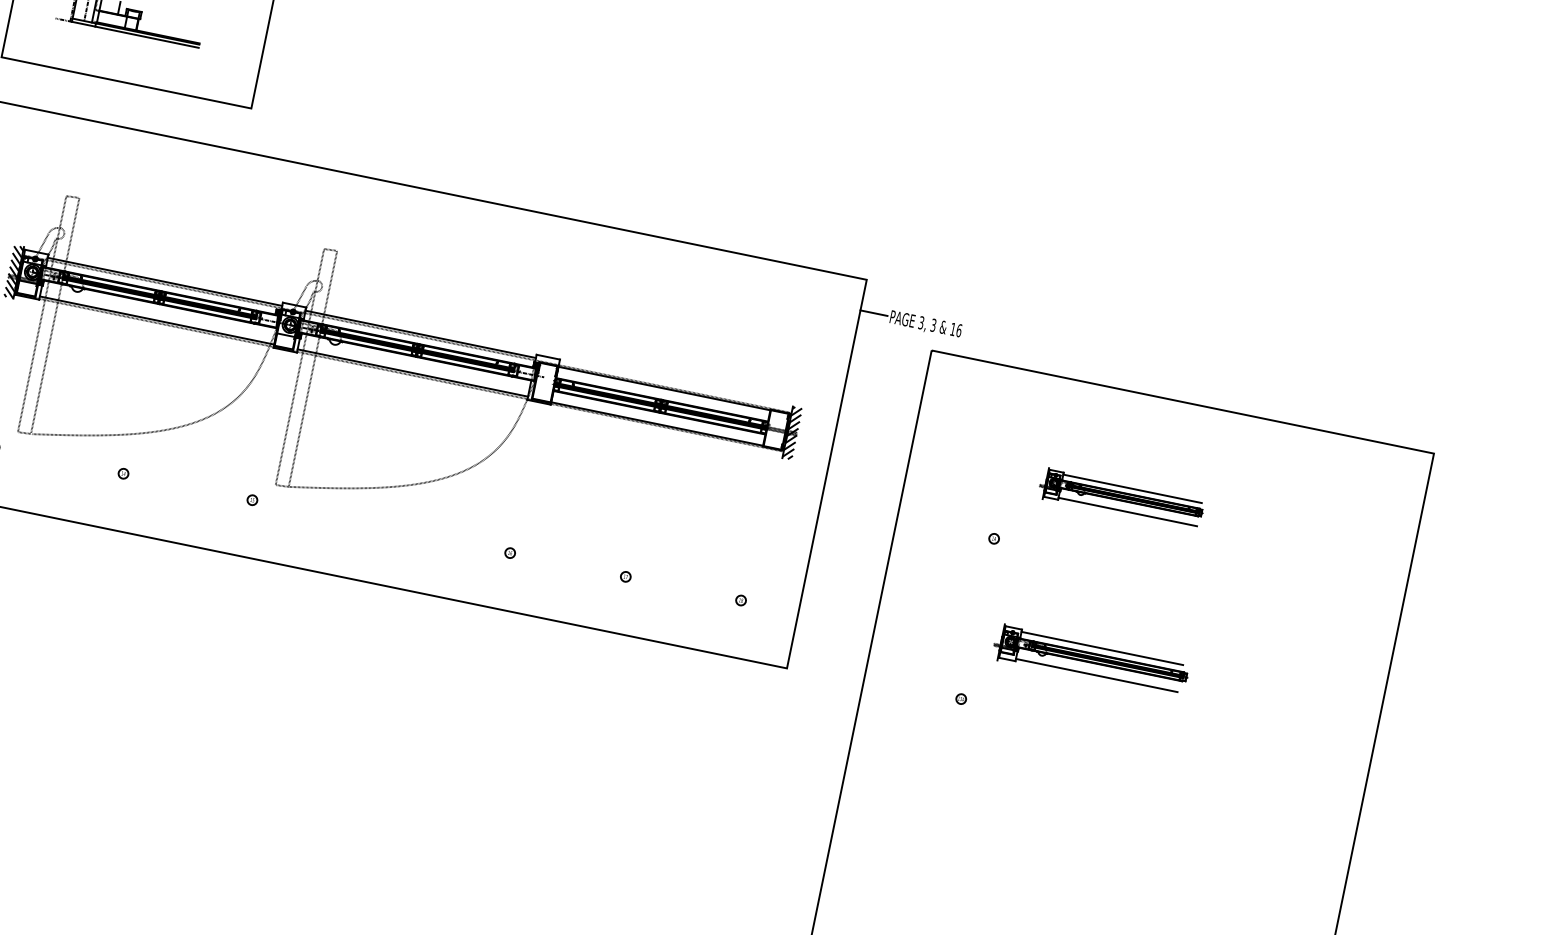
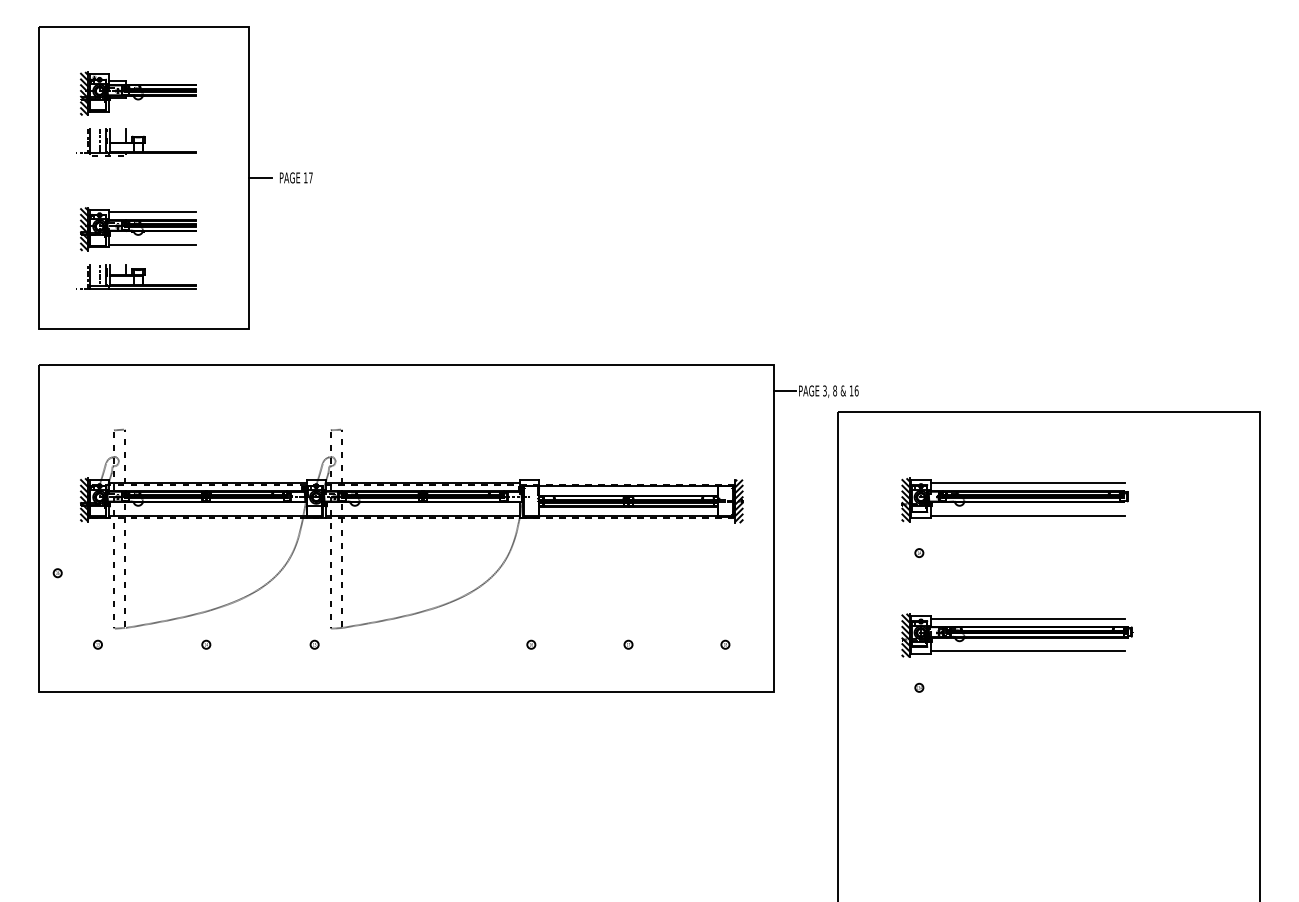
text: (934, 324) -> (835, 390), 3 -> 8
part: (1120, 498) -> (1014, 499), size x1.67
part: (1090, 660) -> (1017, 635), size x1.43

